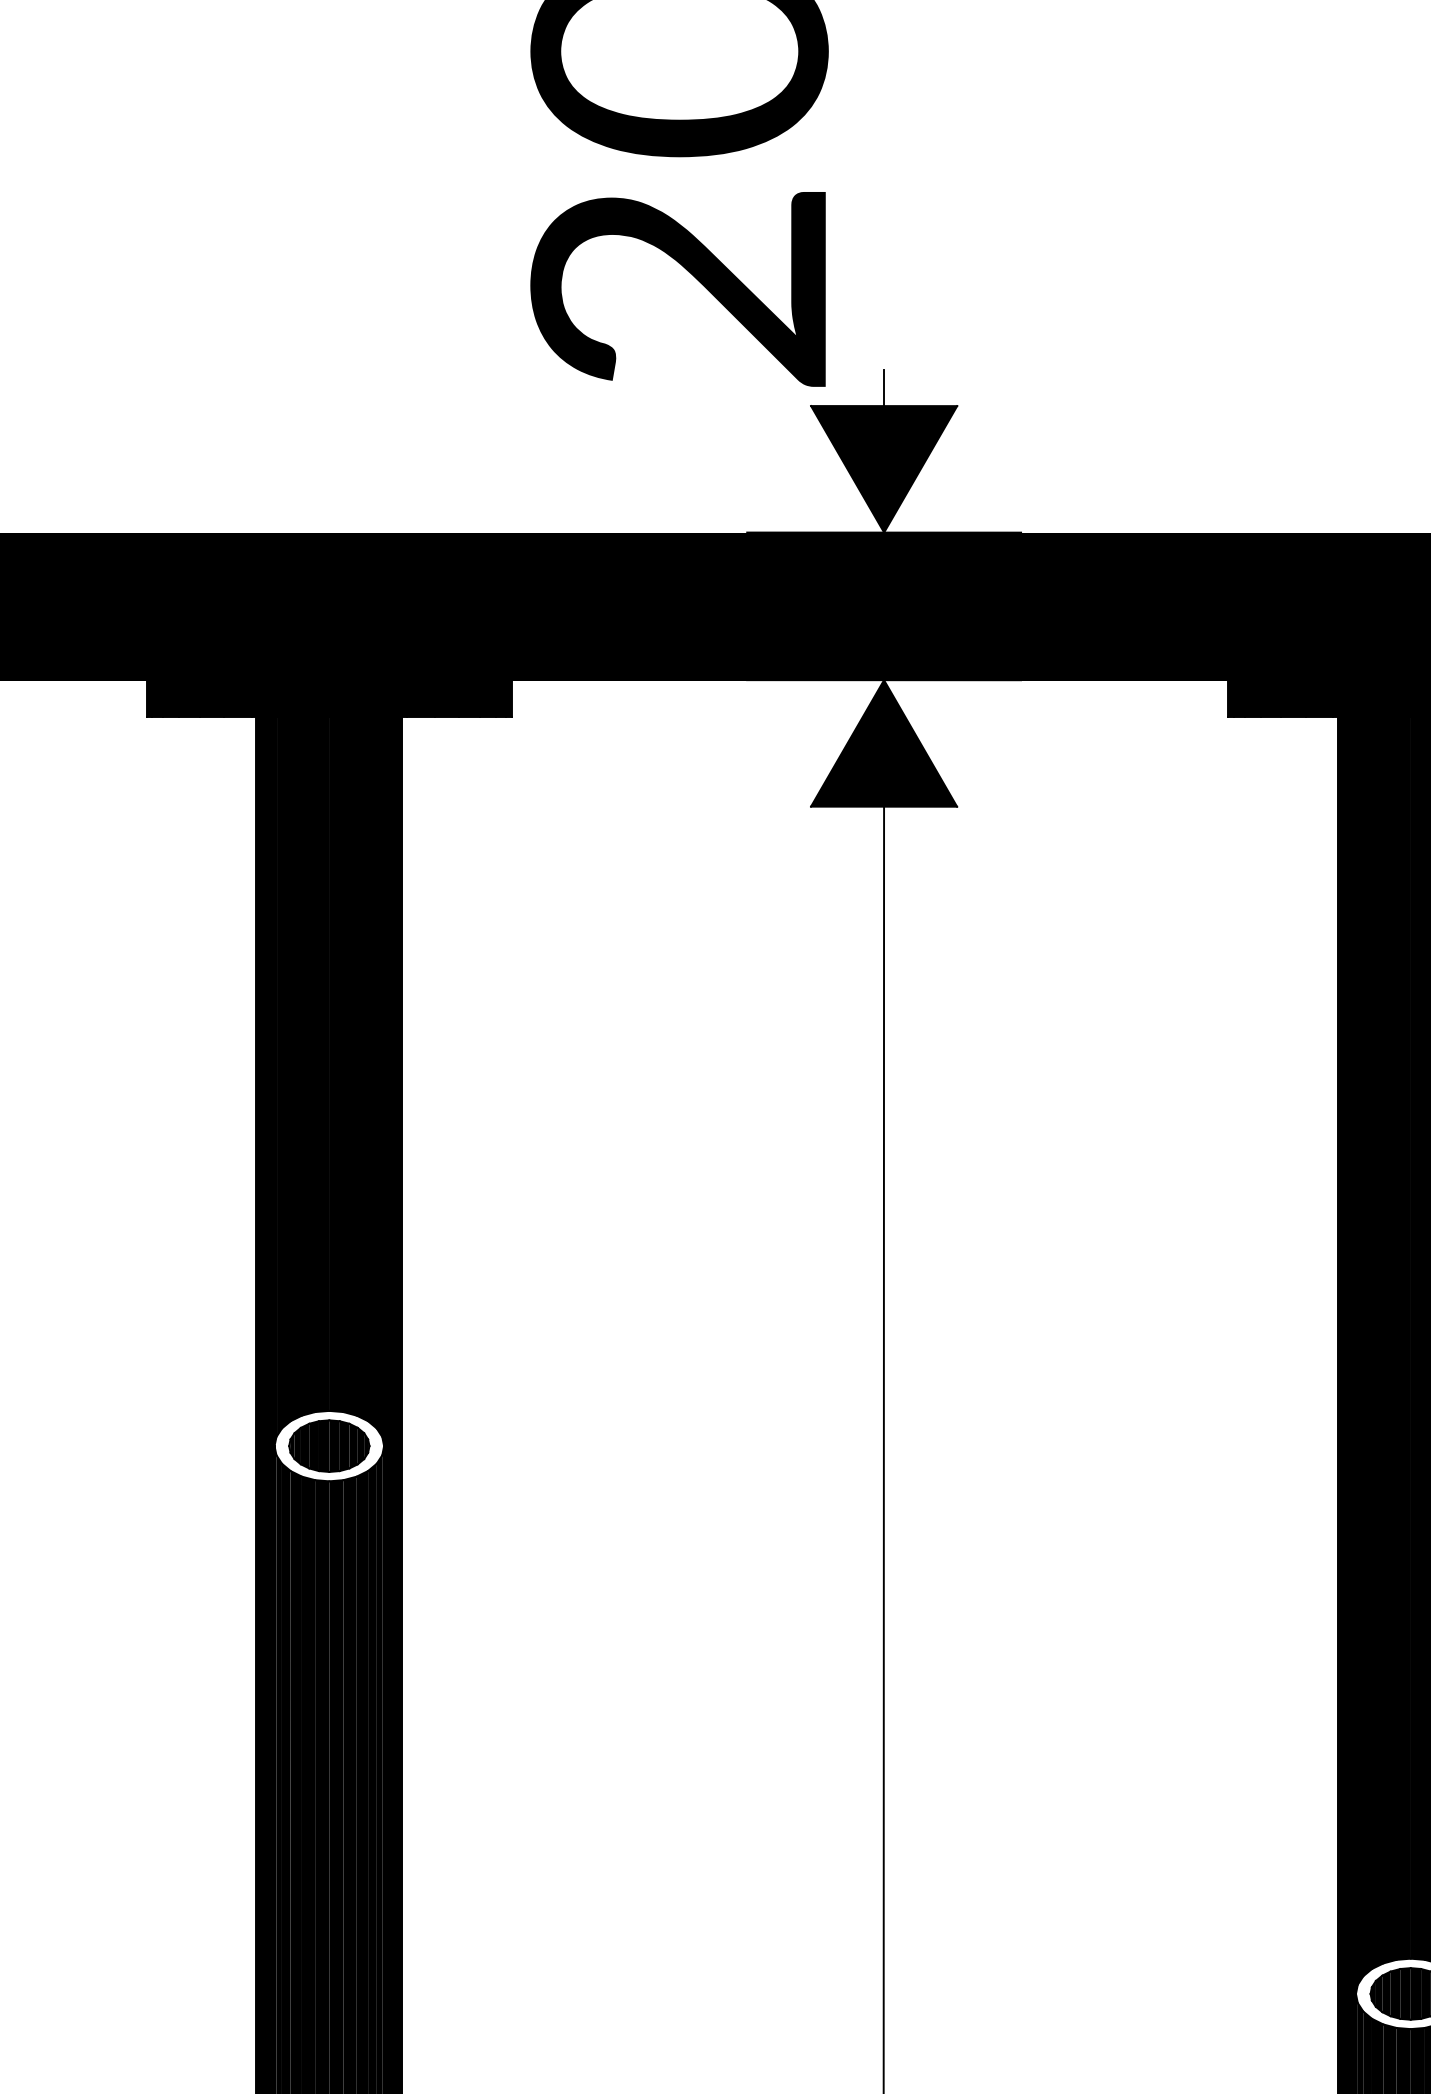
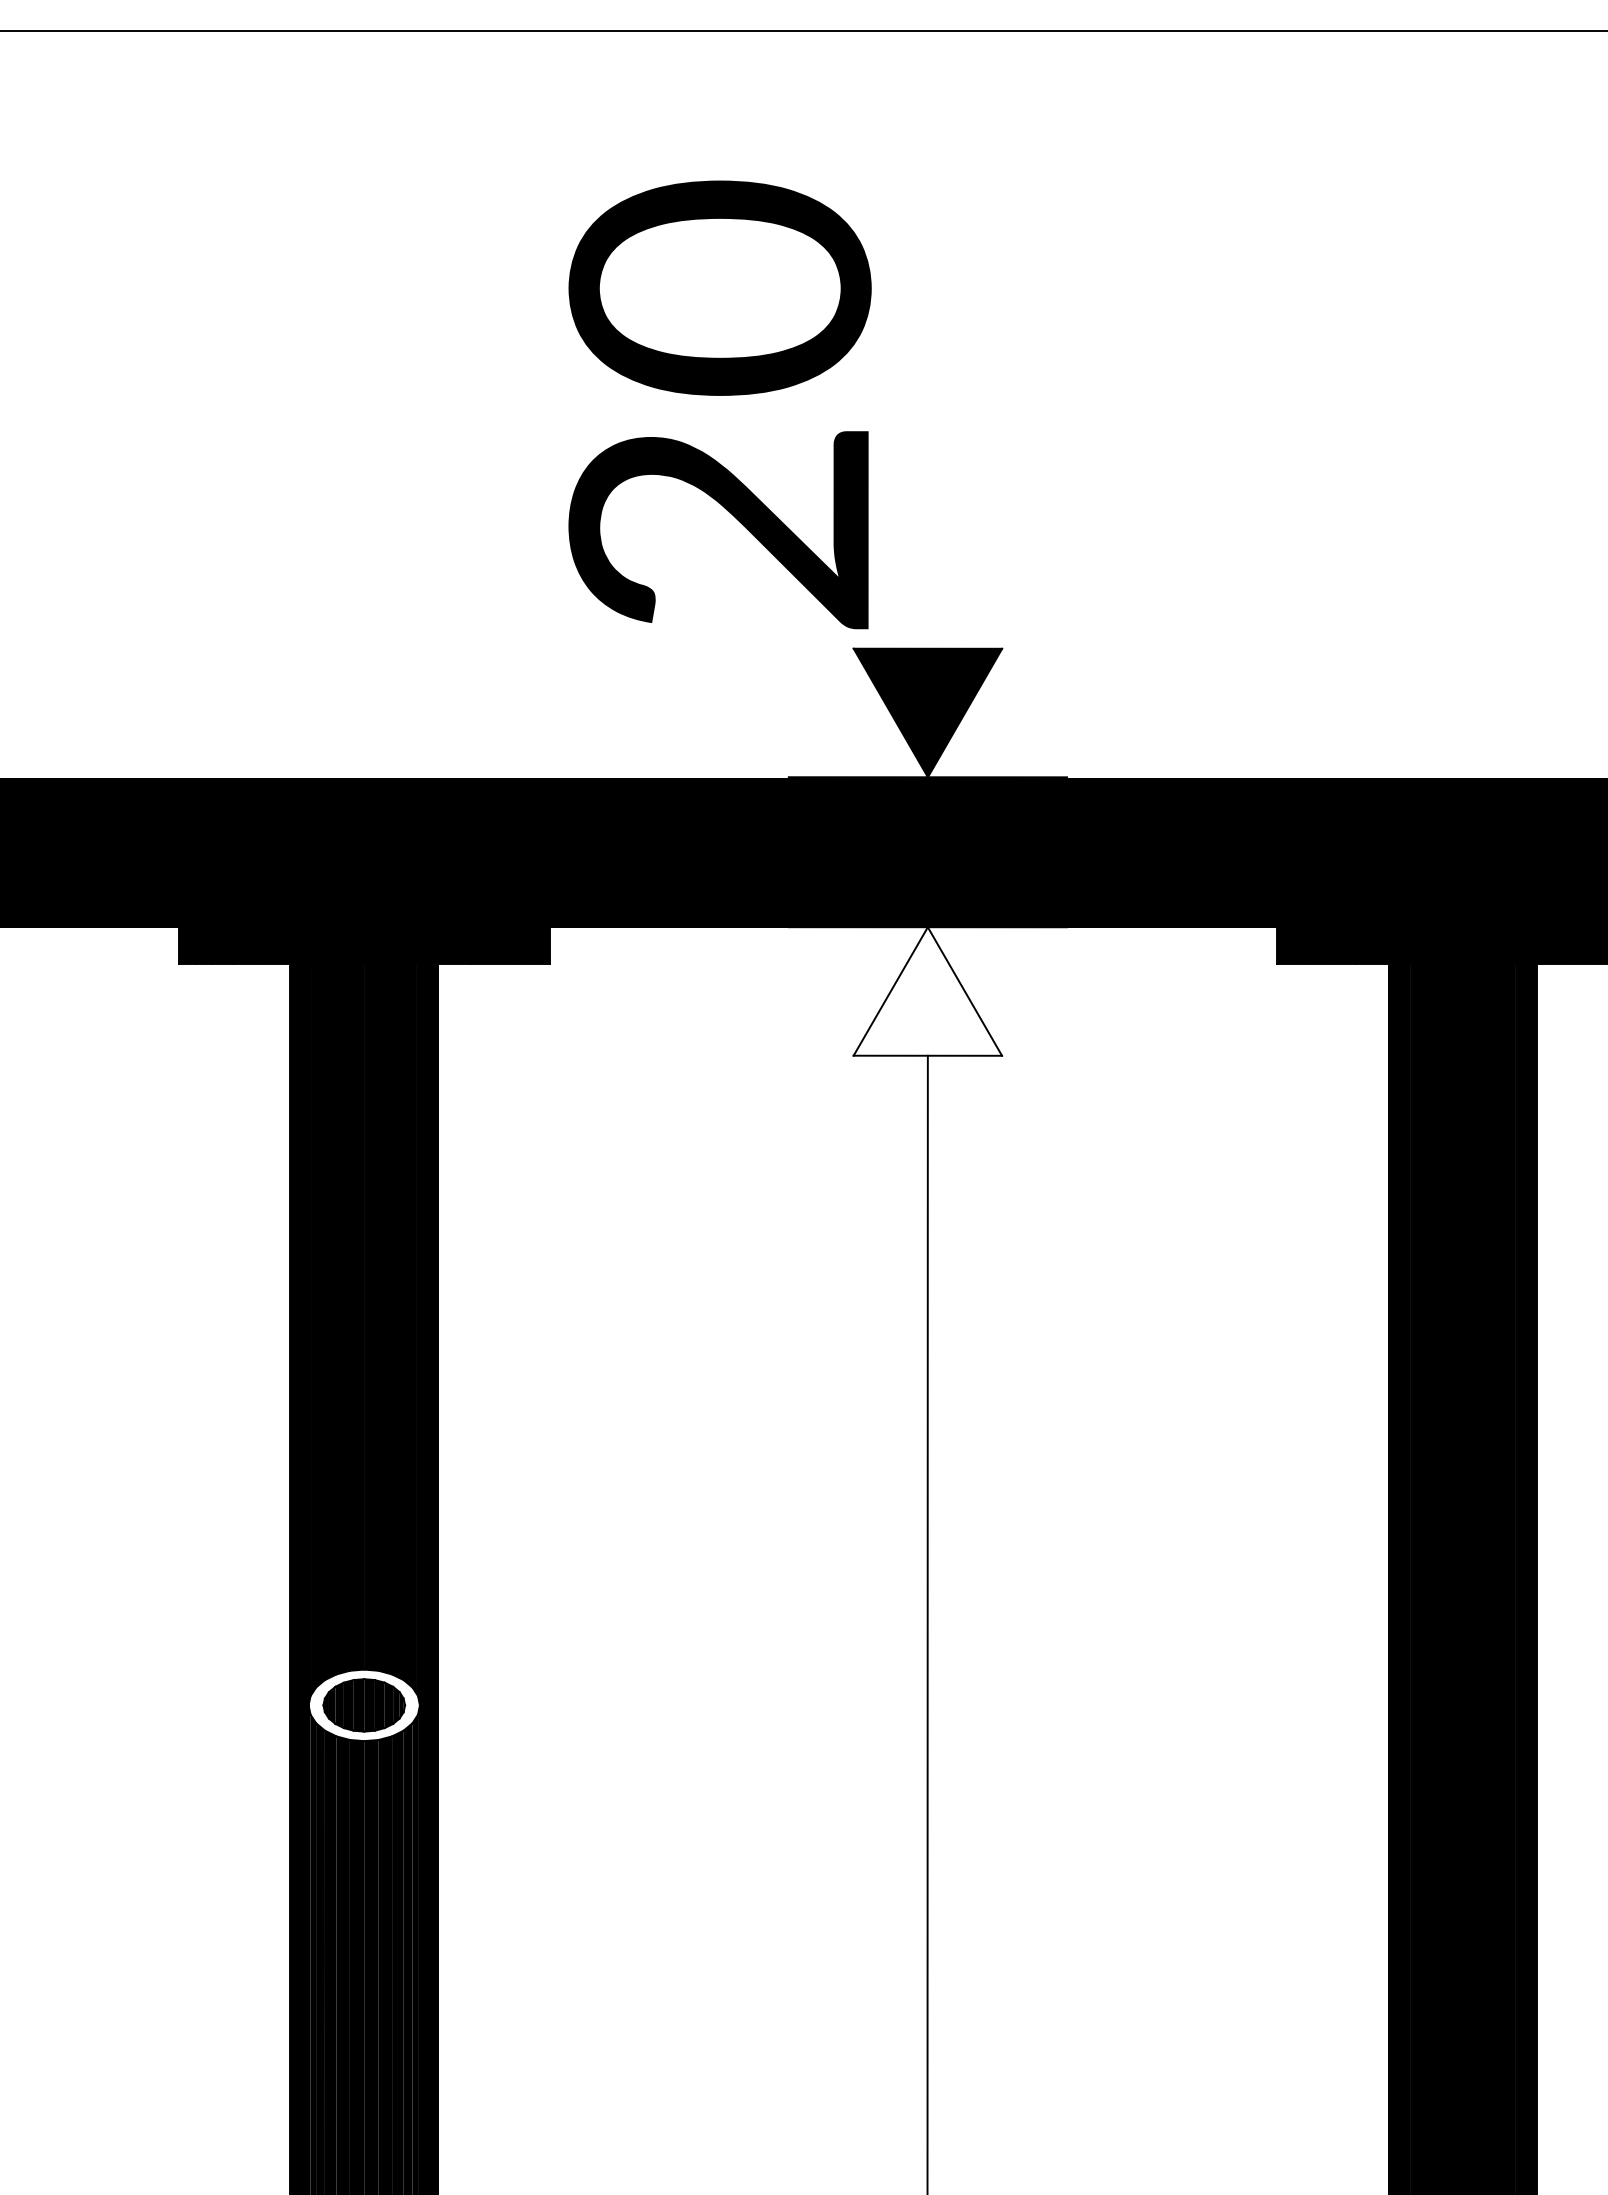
line: (883, 387) -> (927, 629), removed
fill: (883, 743) -> (927, 991), removed

